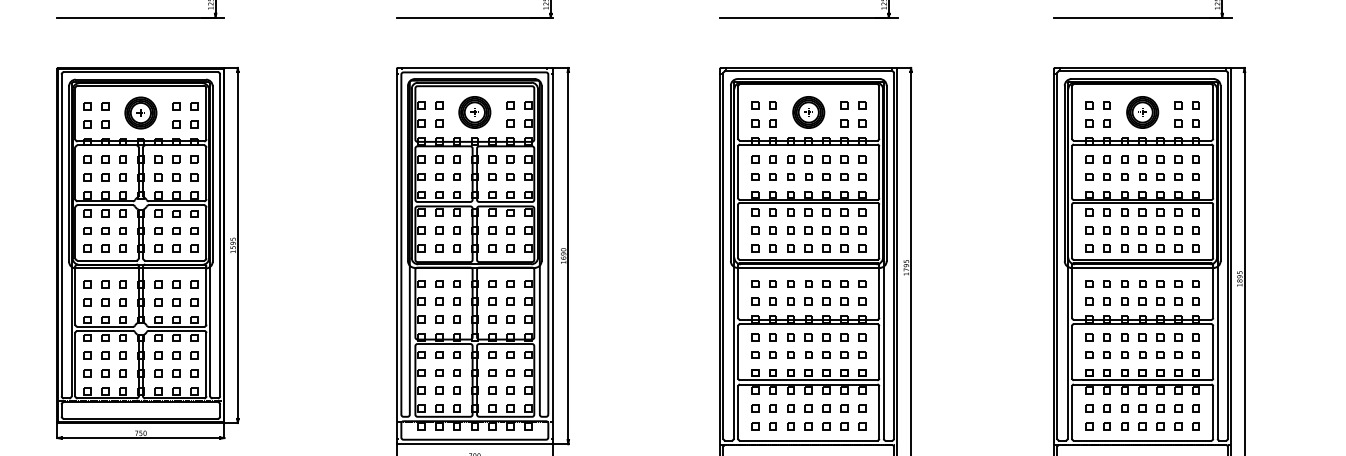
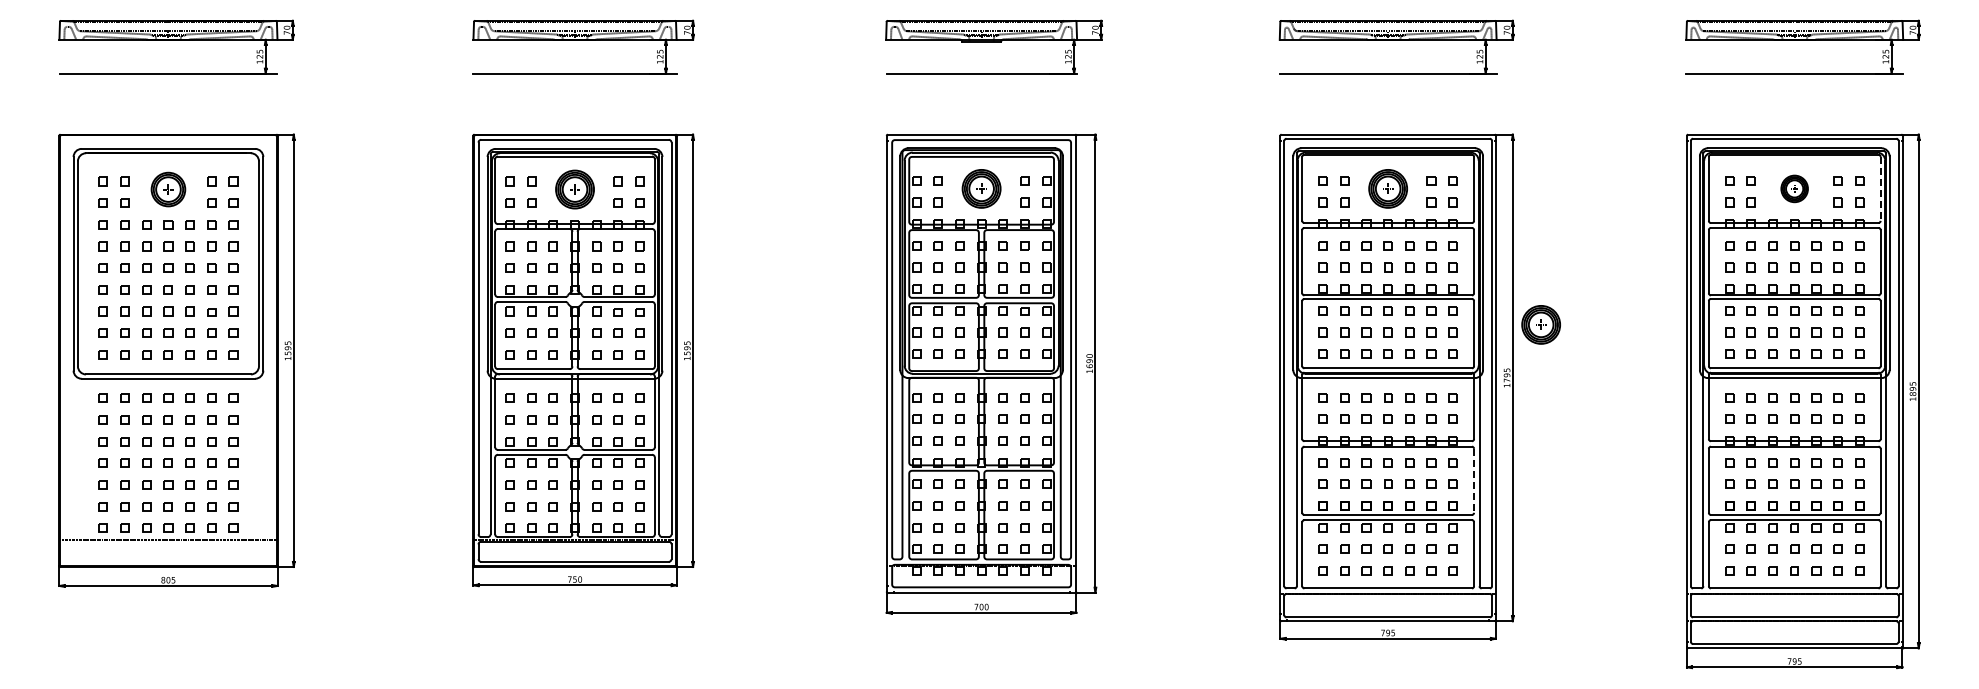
part: (1142, 112) -> (1794, 188), size x0.7
line: (1213, 112) -> (1880, 188), solid -> dashed
part: (933, 223) -> (1540, 324), added
line: (879, 351) -> (1474, 480), solid -> dashed

